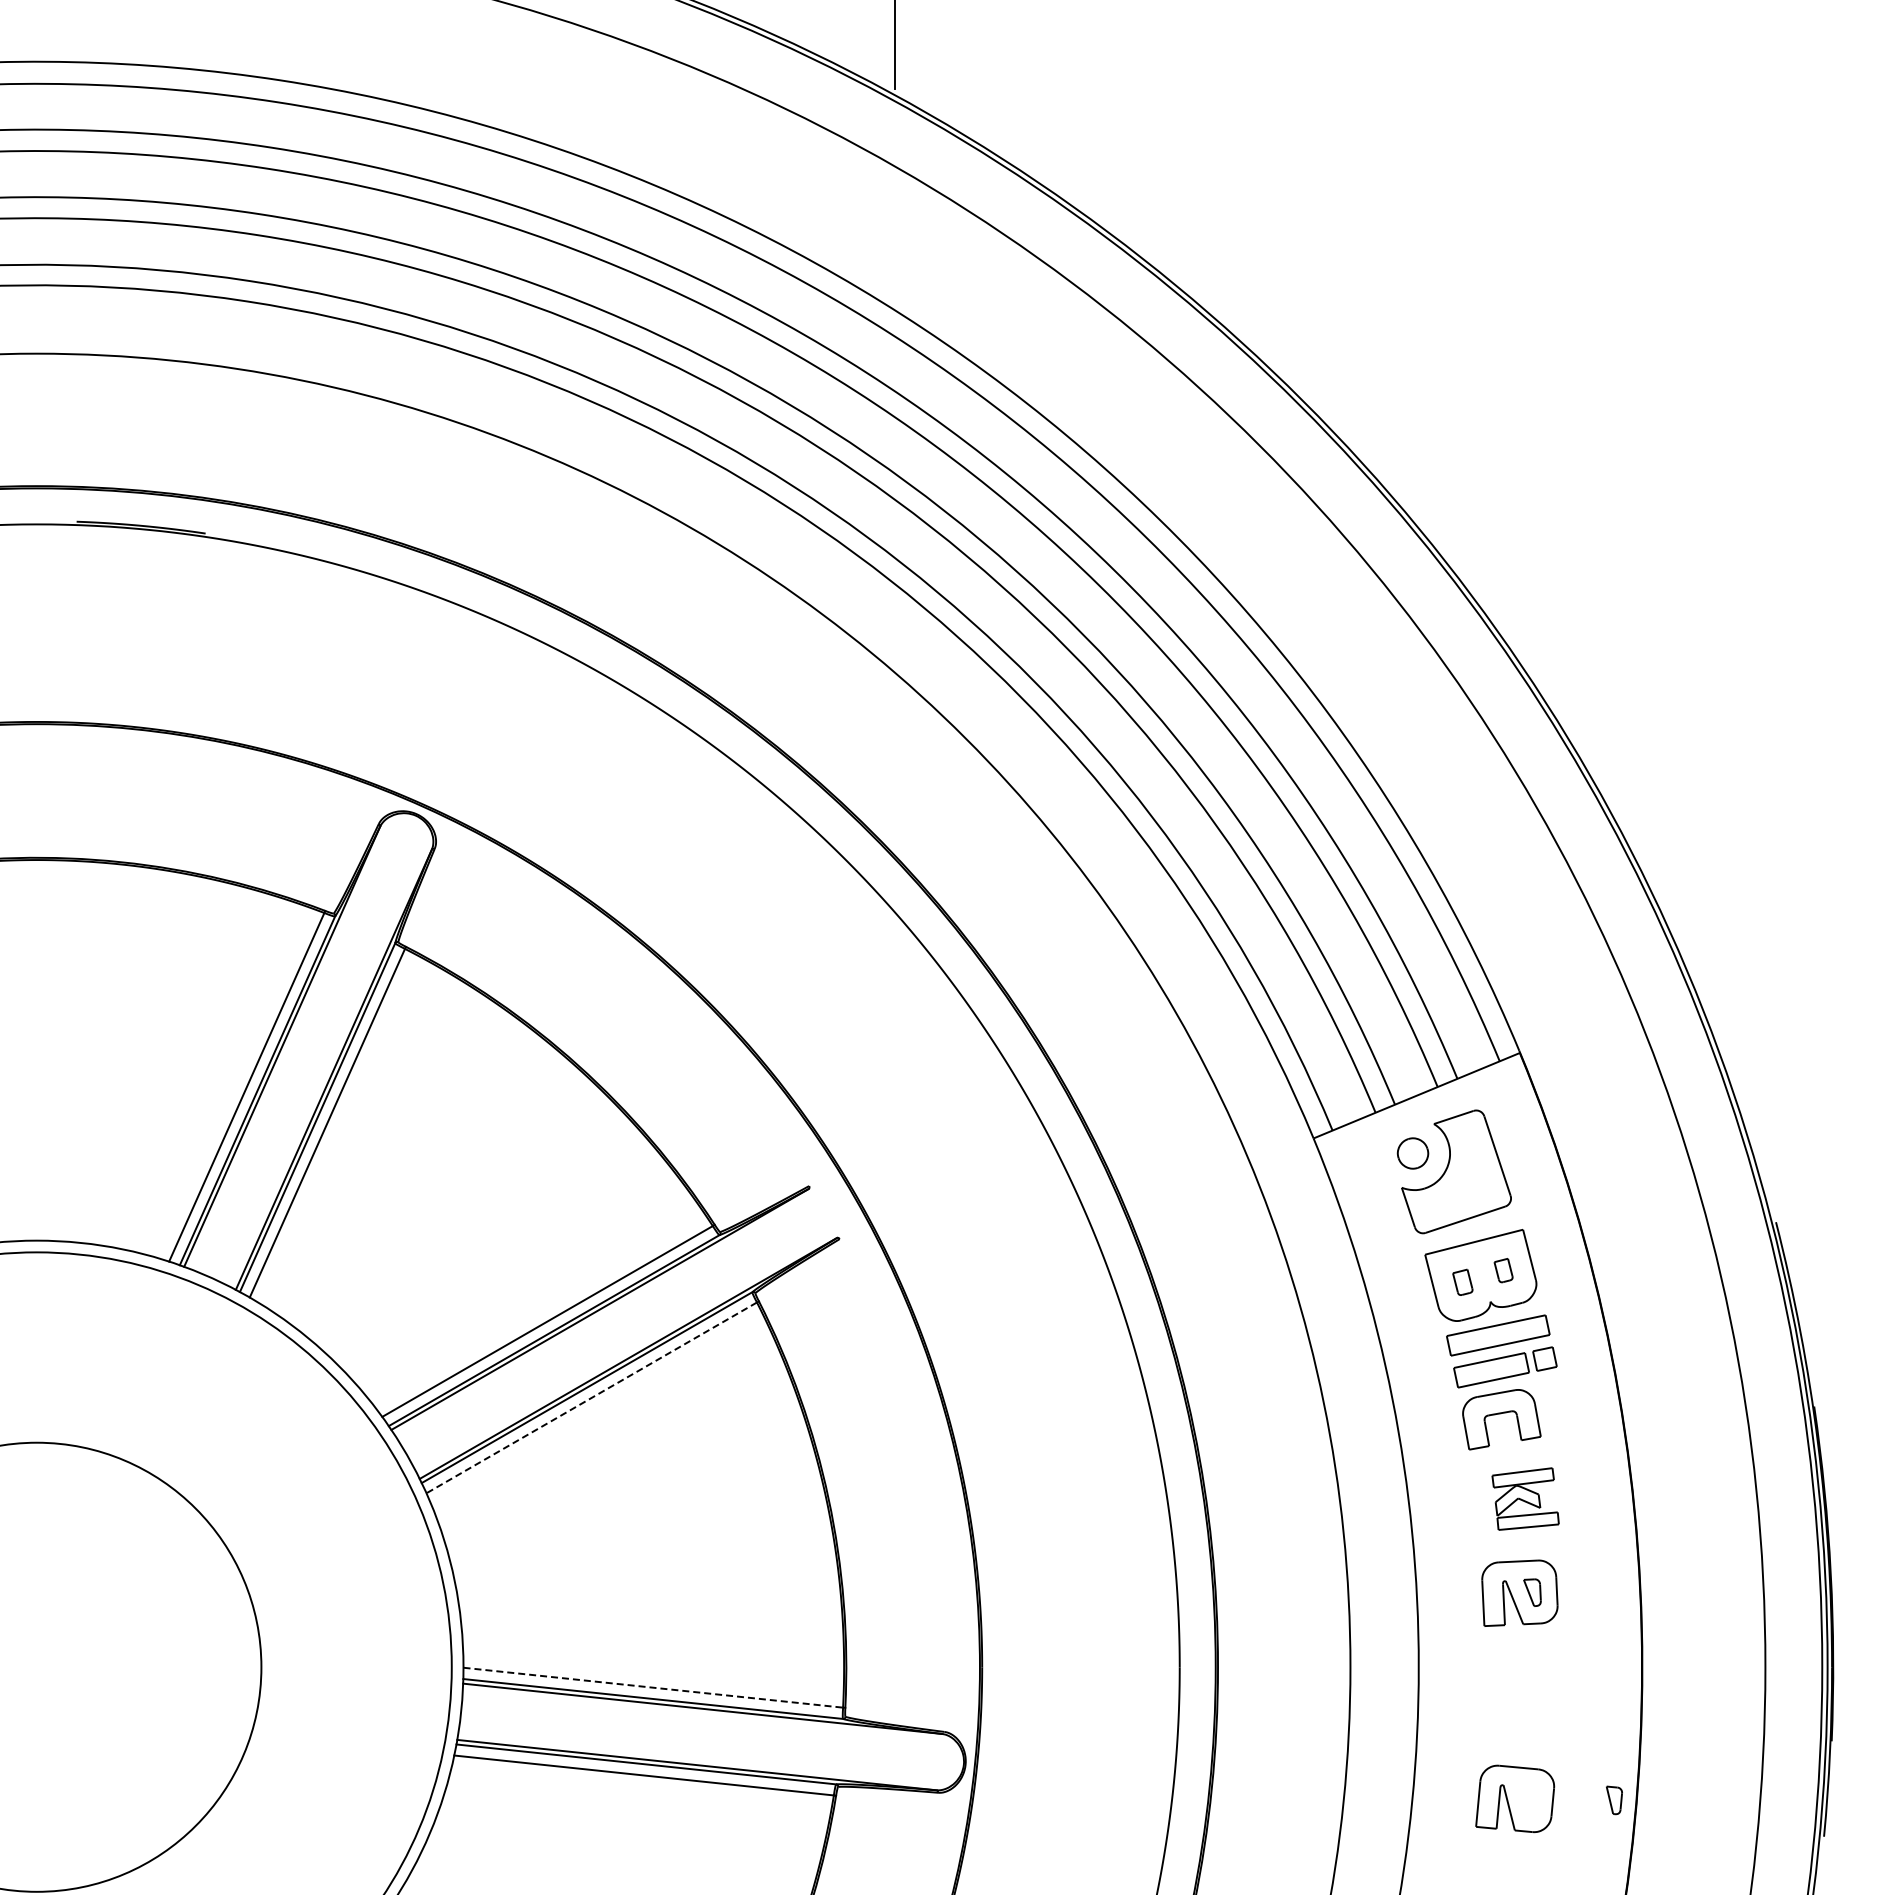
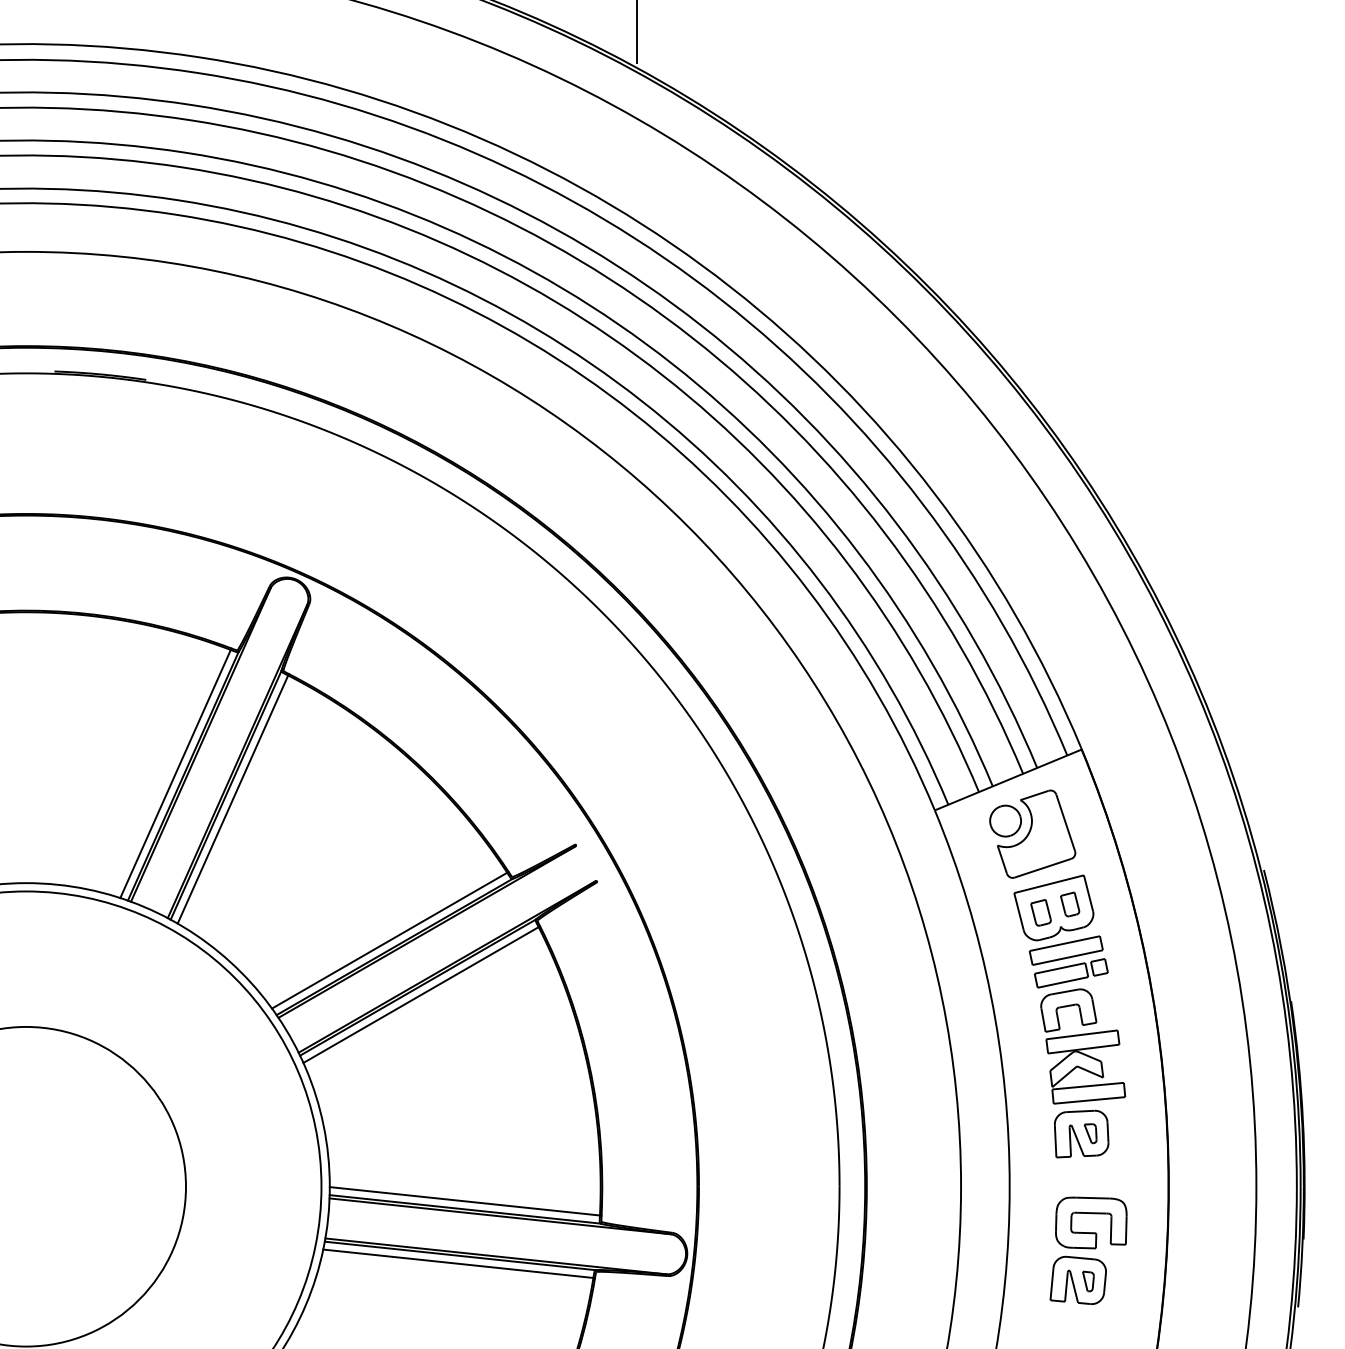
part: (1412, 1153) -> (1005, 821), size x1.43
part: (1503, 1270) -> (1069, 904), size x1.43
part: (1462, 1282) -> (1040, 912), size x1.43
line: (591, 1397) -> (420, 994), dashed -> solid
part: (1525, 1498) -> (1085, 1066), size x1.67
line: (653, 1687) -> (465, 1201), dashed -> solid
part: (1533, 1705) -> (1091, 1213), added
part: (1614, 1800) -> (1088, 1281), moved

